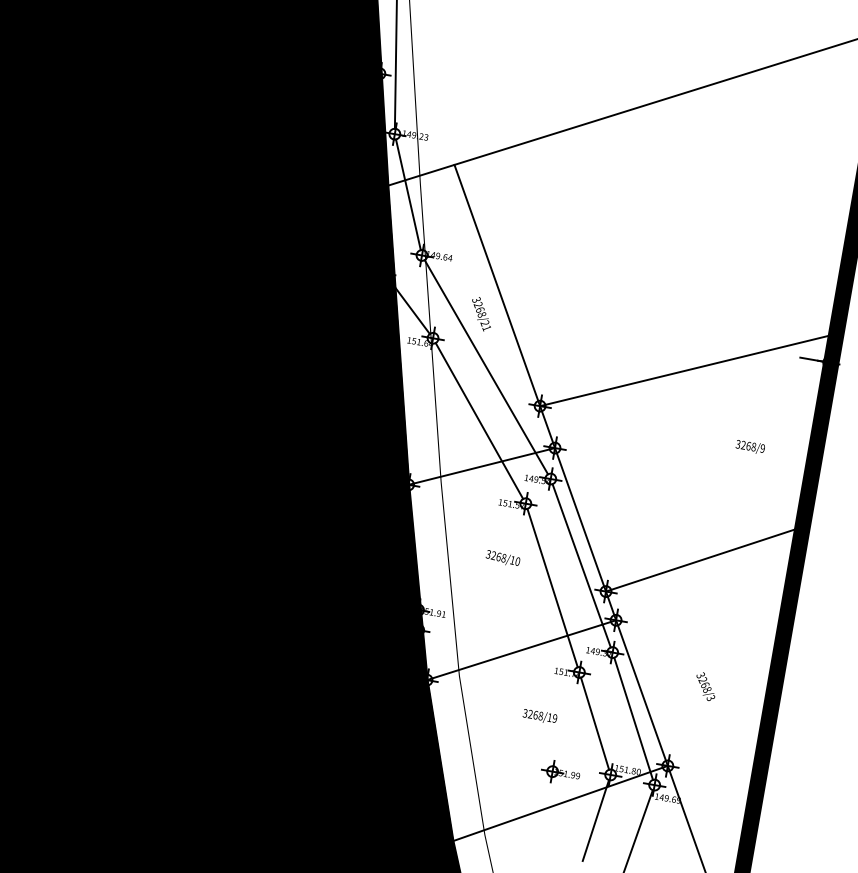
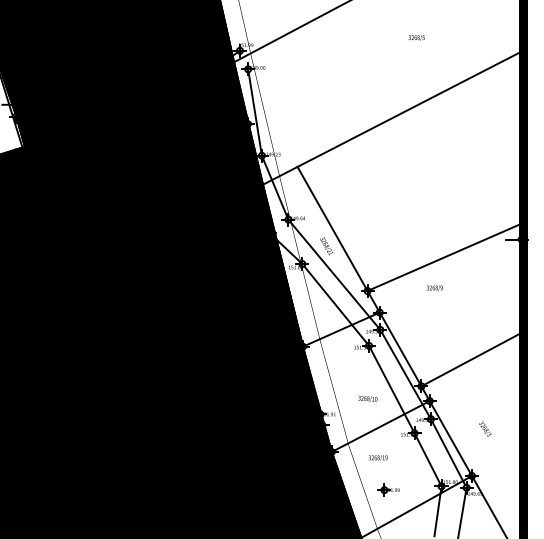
text: (749, 447) -> (434, 288), moved
text: (502, 557) -> (367, 398), moved
text: (538, 716) -> (377, 458), moved
part: (560, 771) -> (388, 489), moved

